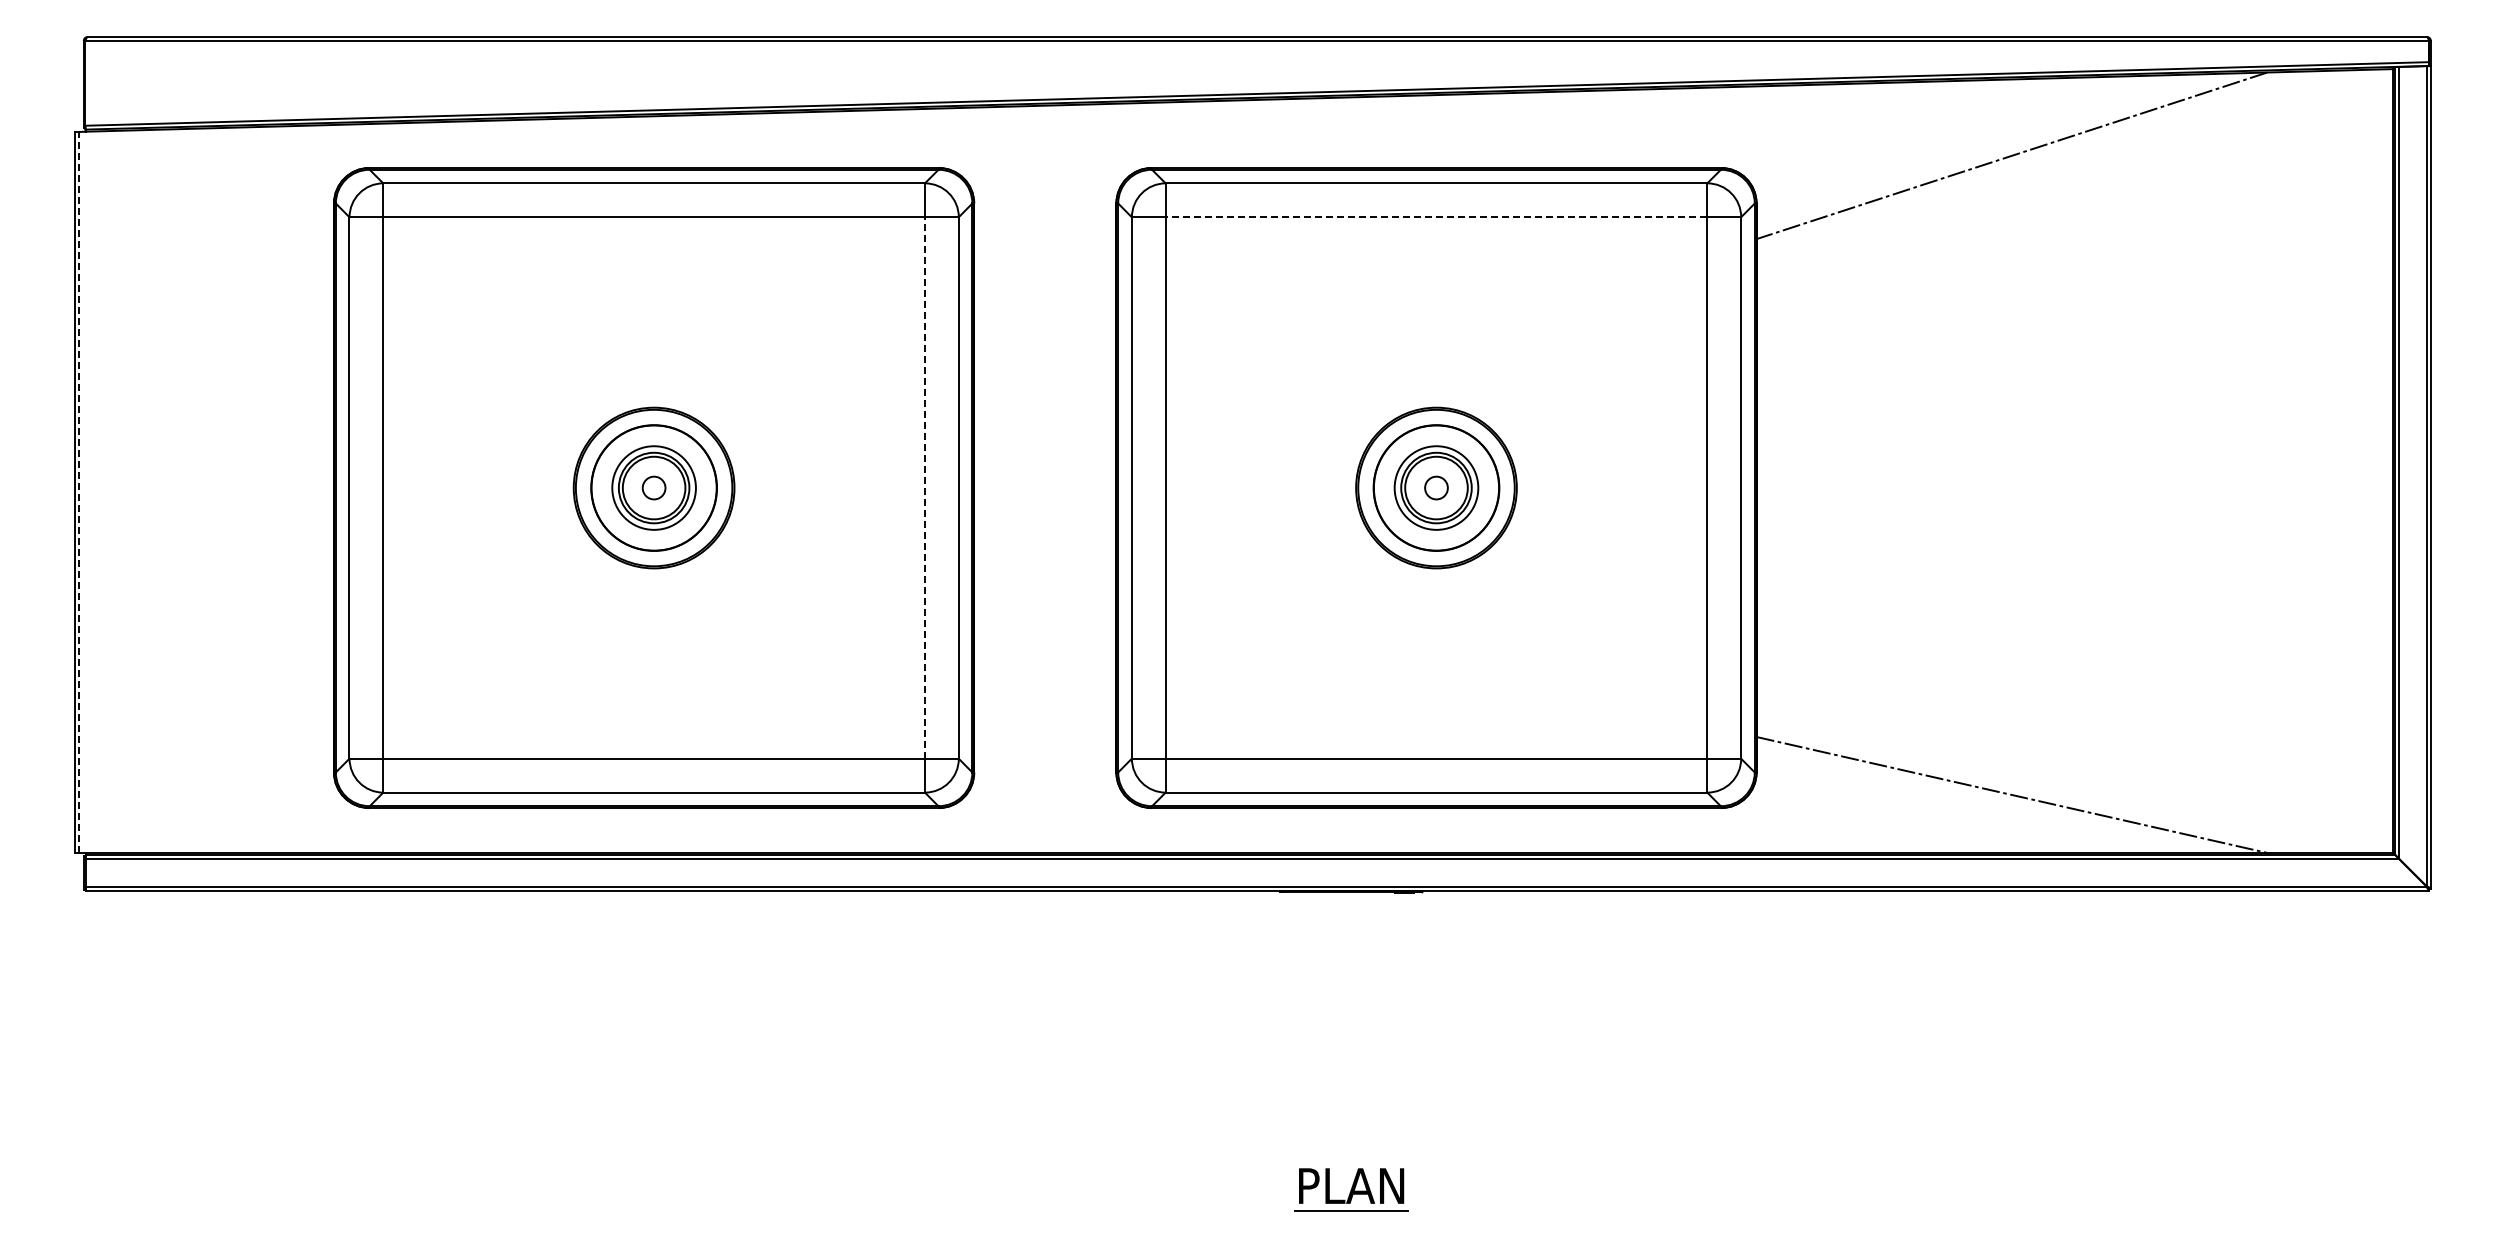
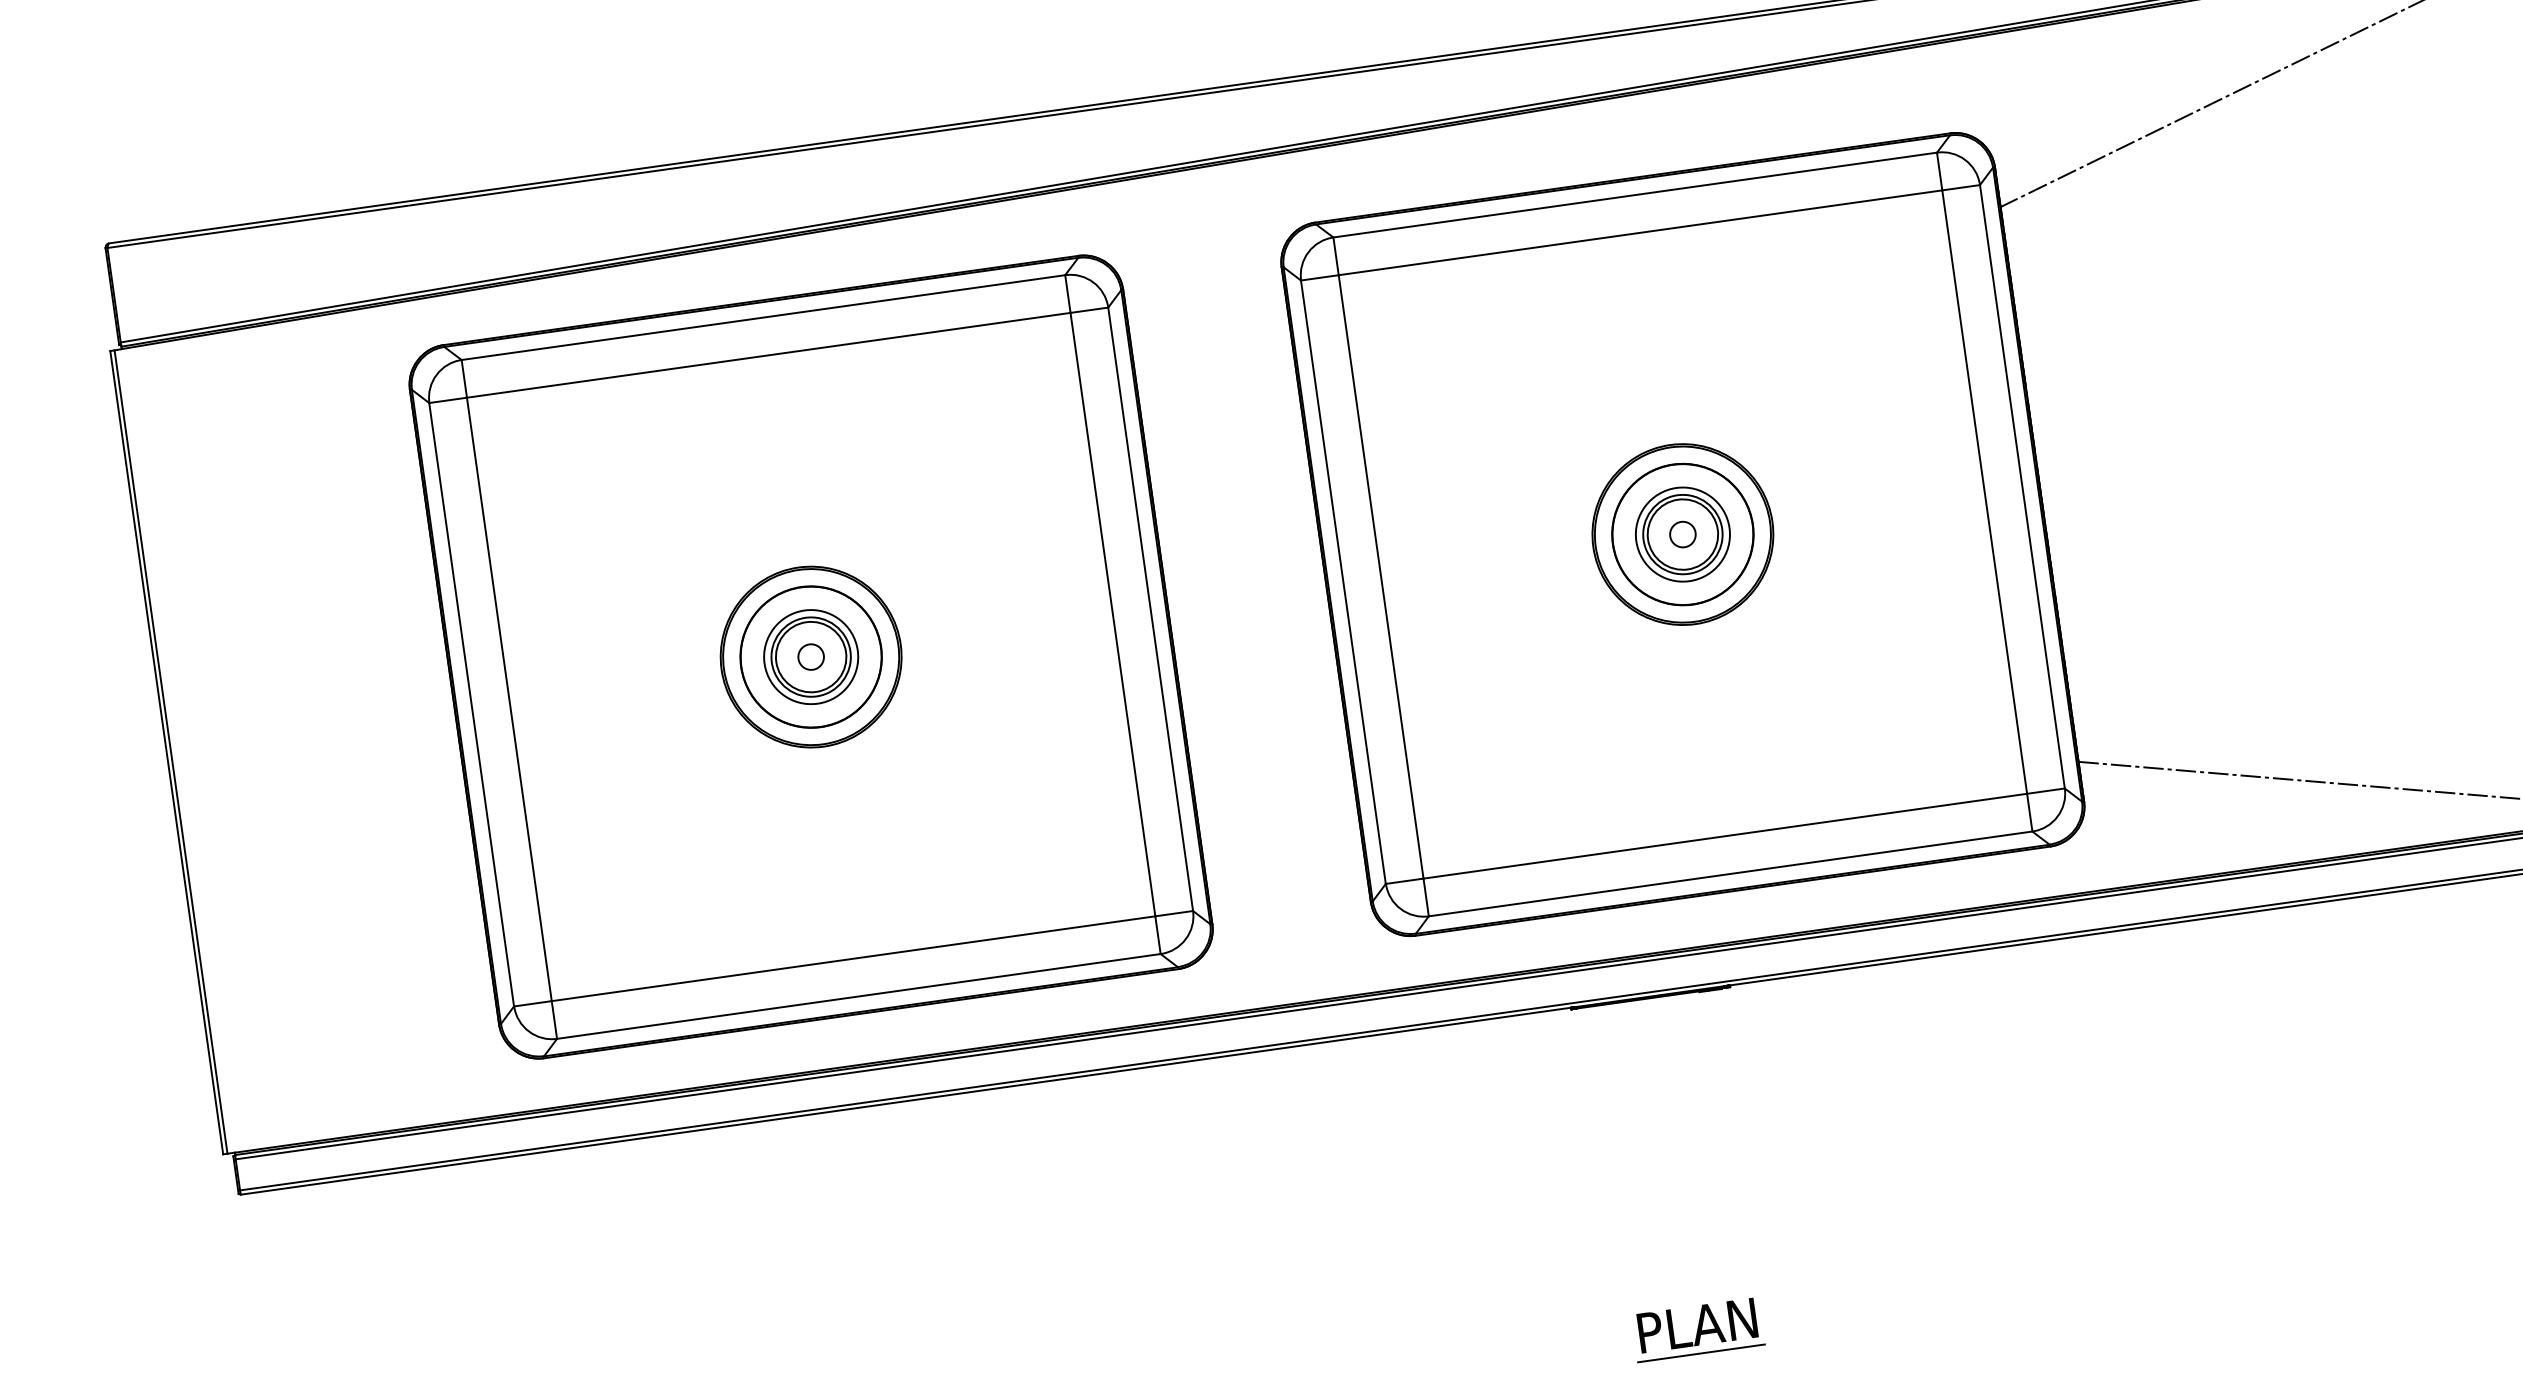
line: (1436, 217) -> (1640, 233), dashed -> solid
line: (924, 487) -> (1112, 614), dashed -> solid
line: (79, 491) -> (171, 750), dashed -> solid

